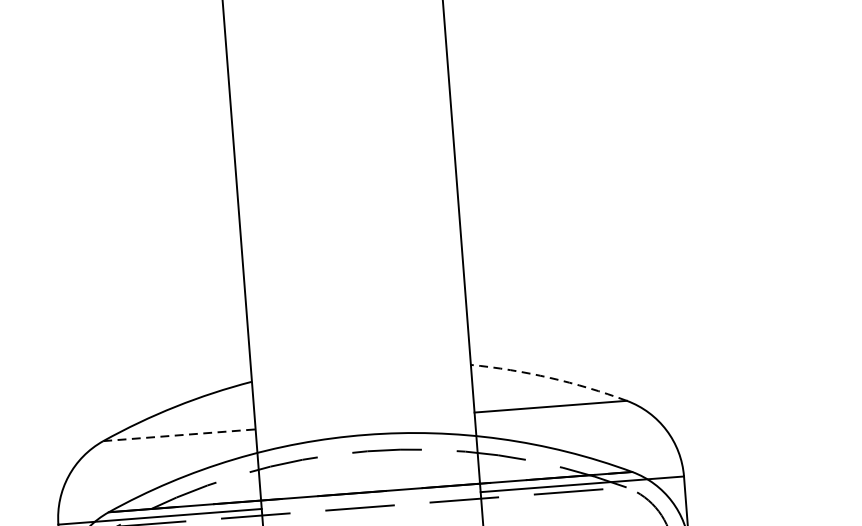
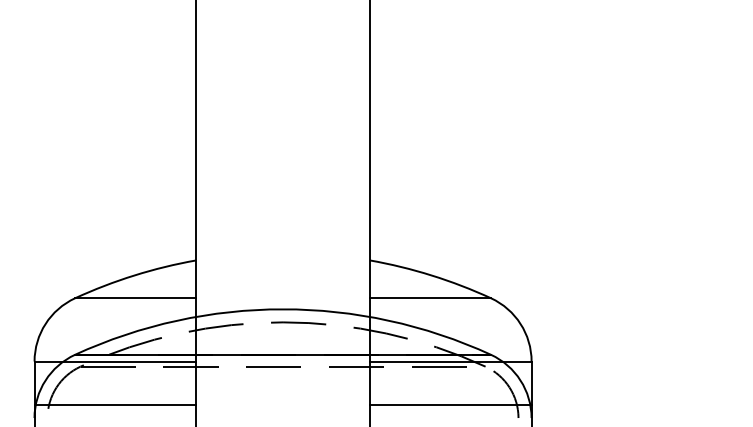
arc: (549, 377) -> (431, 275), dashed -> solid
line: (179, 435) -> (135, 298), dashed -> solid

